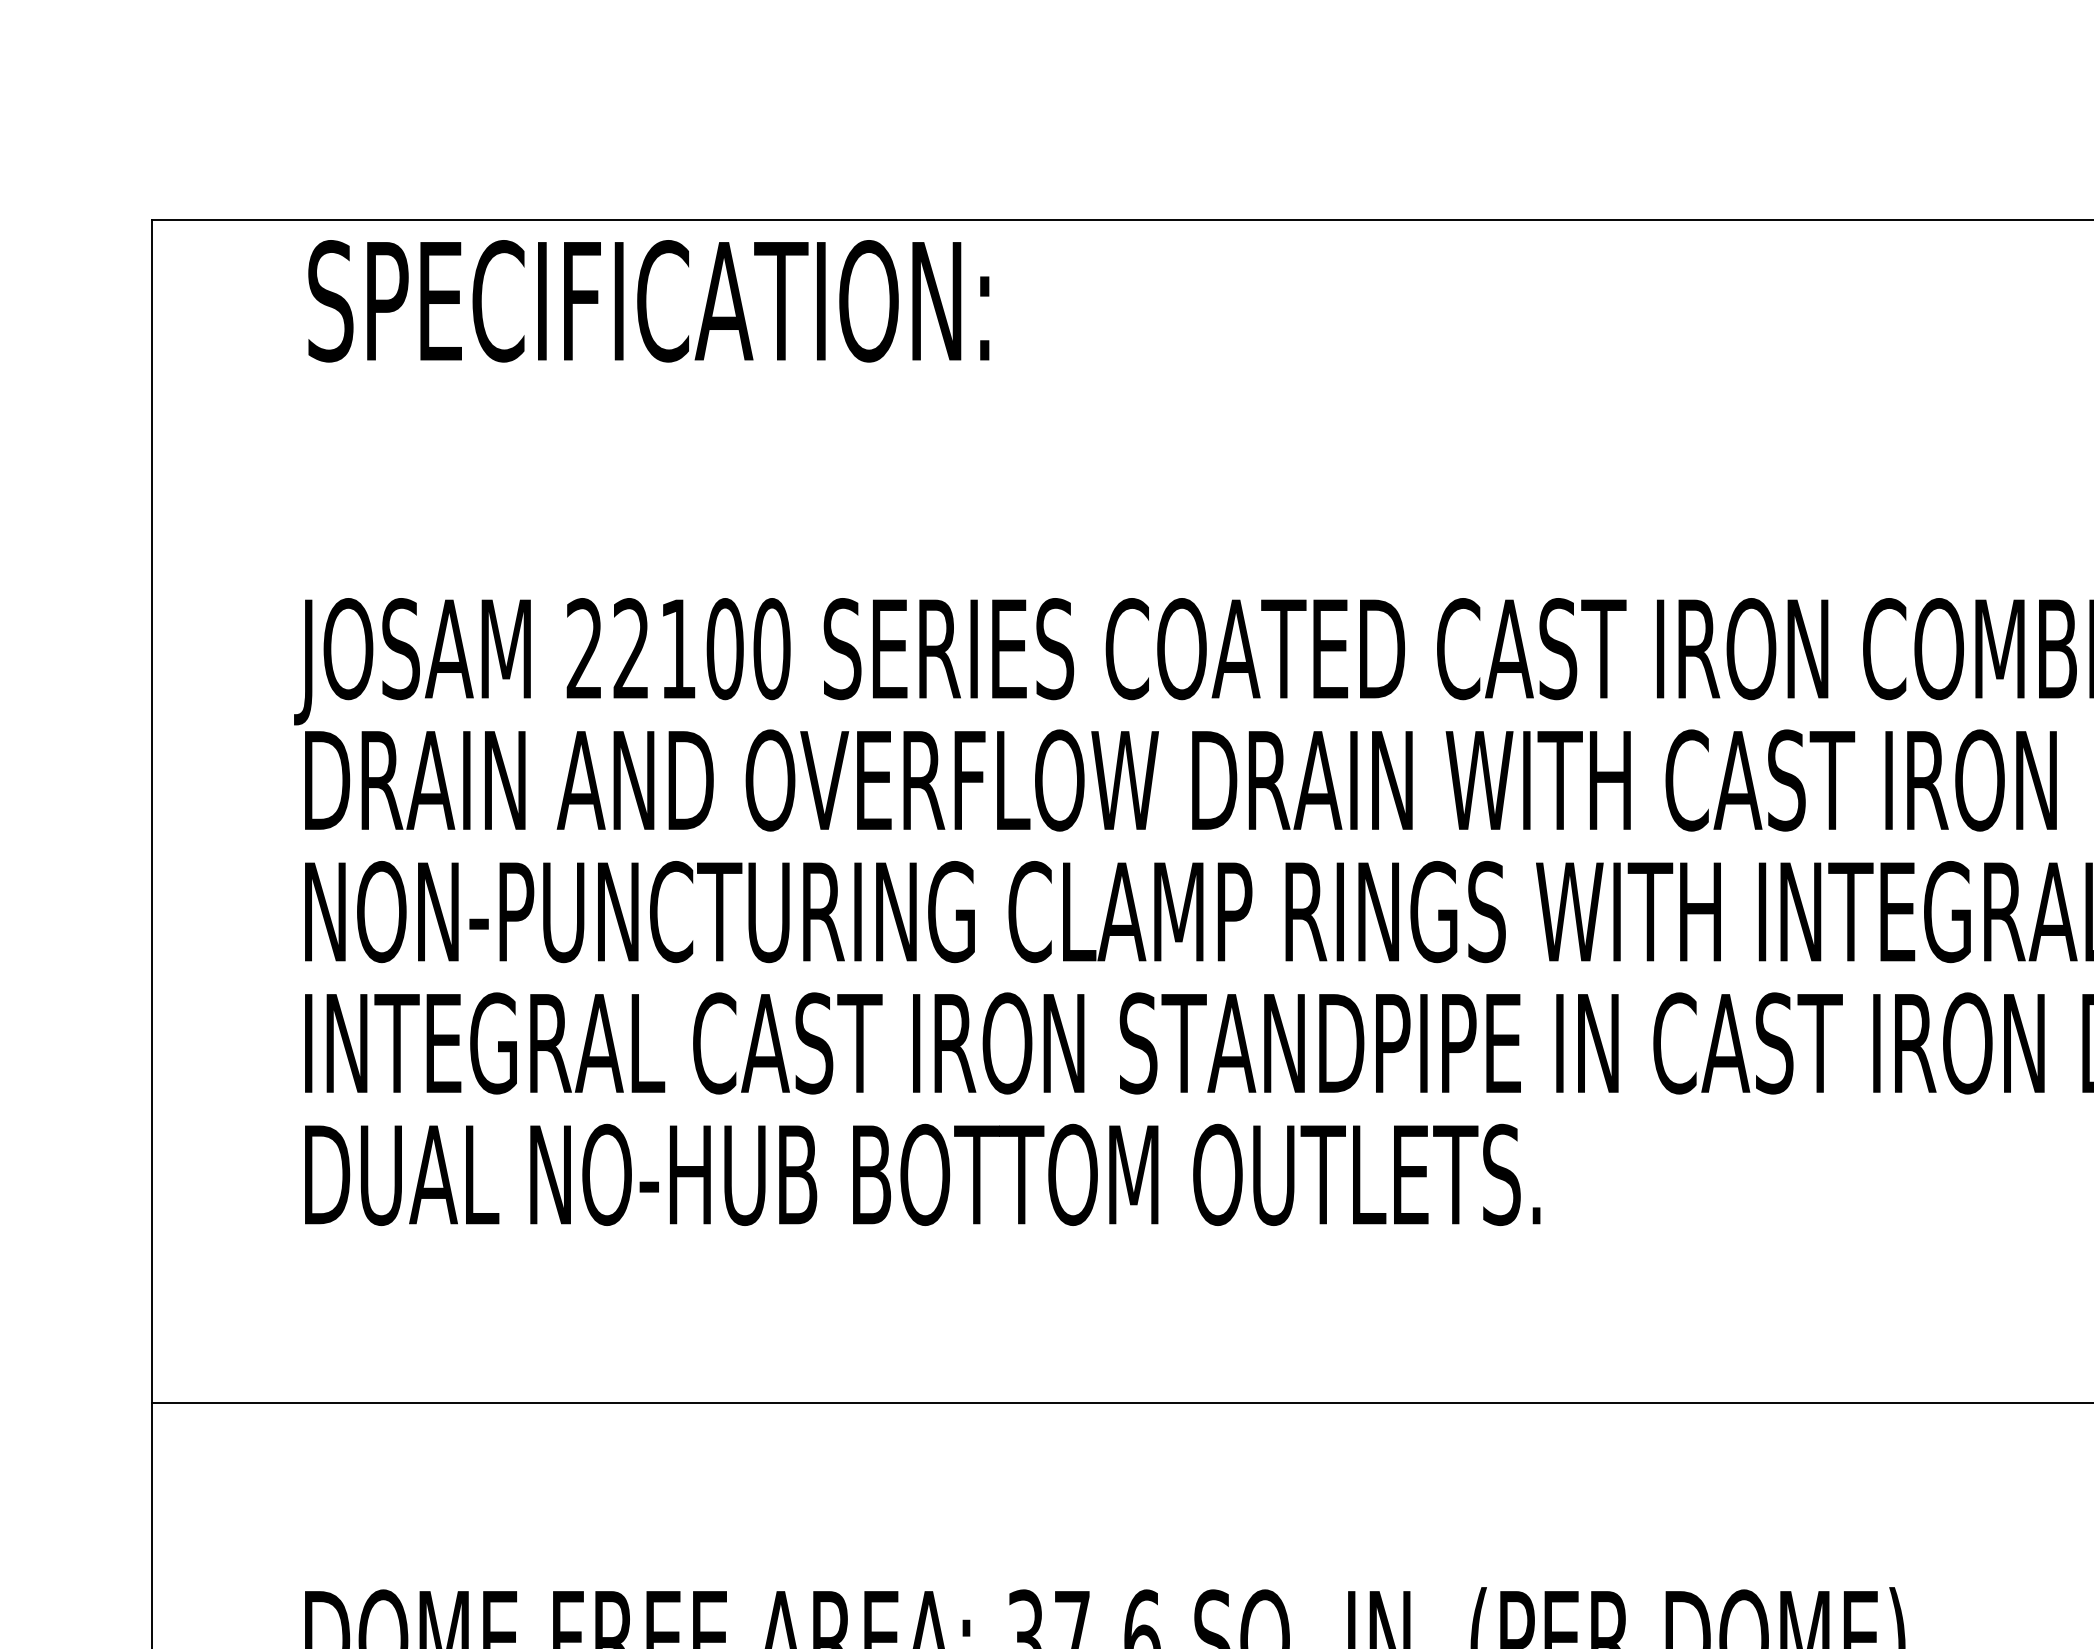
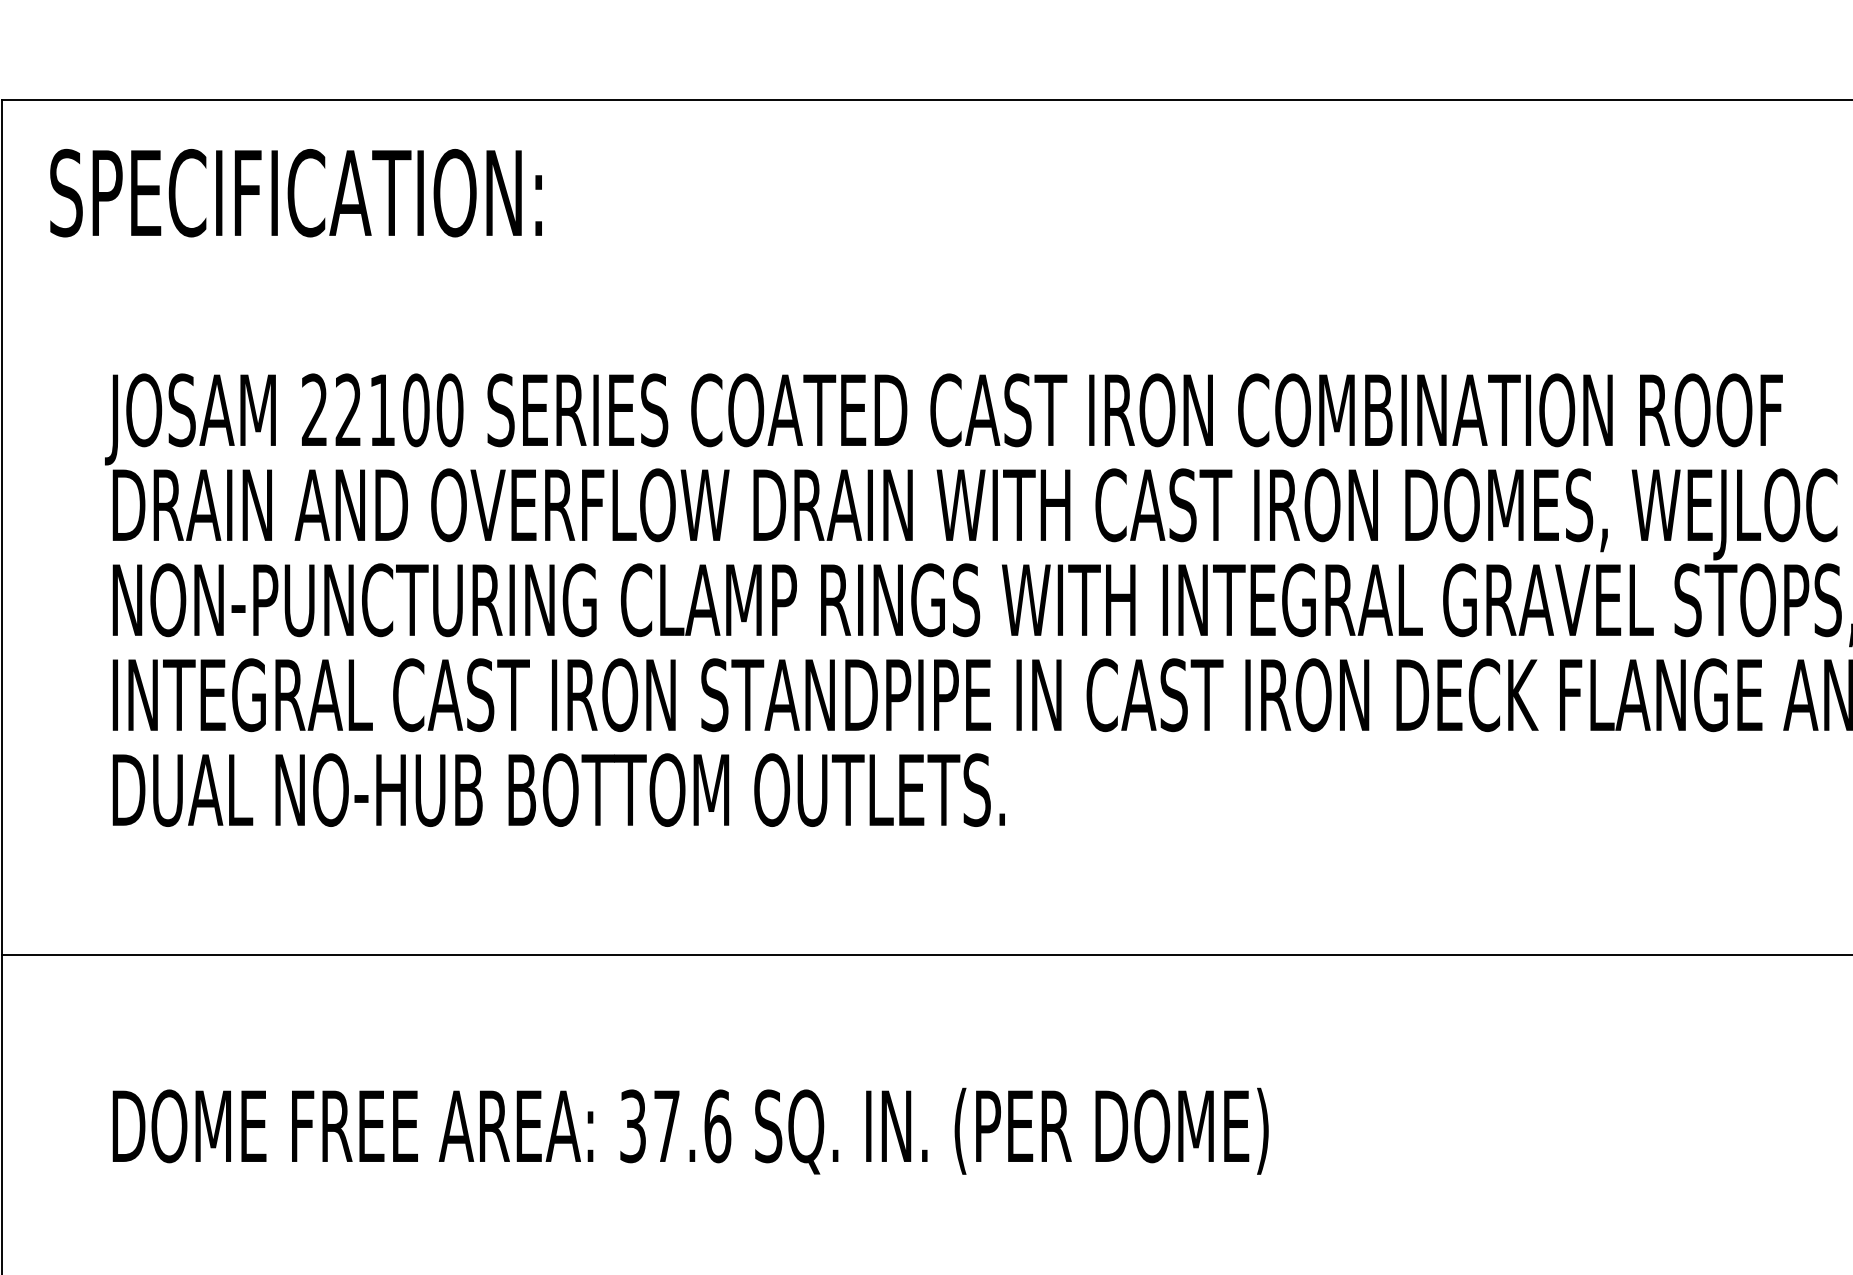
text: (647, 300) -> (295, 192), moved

